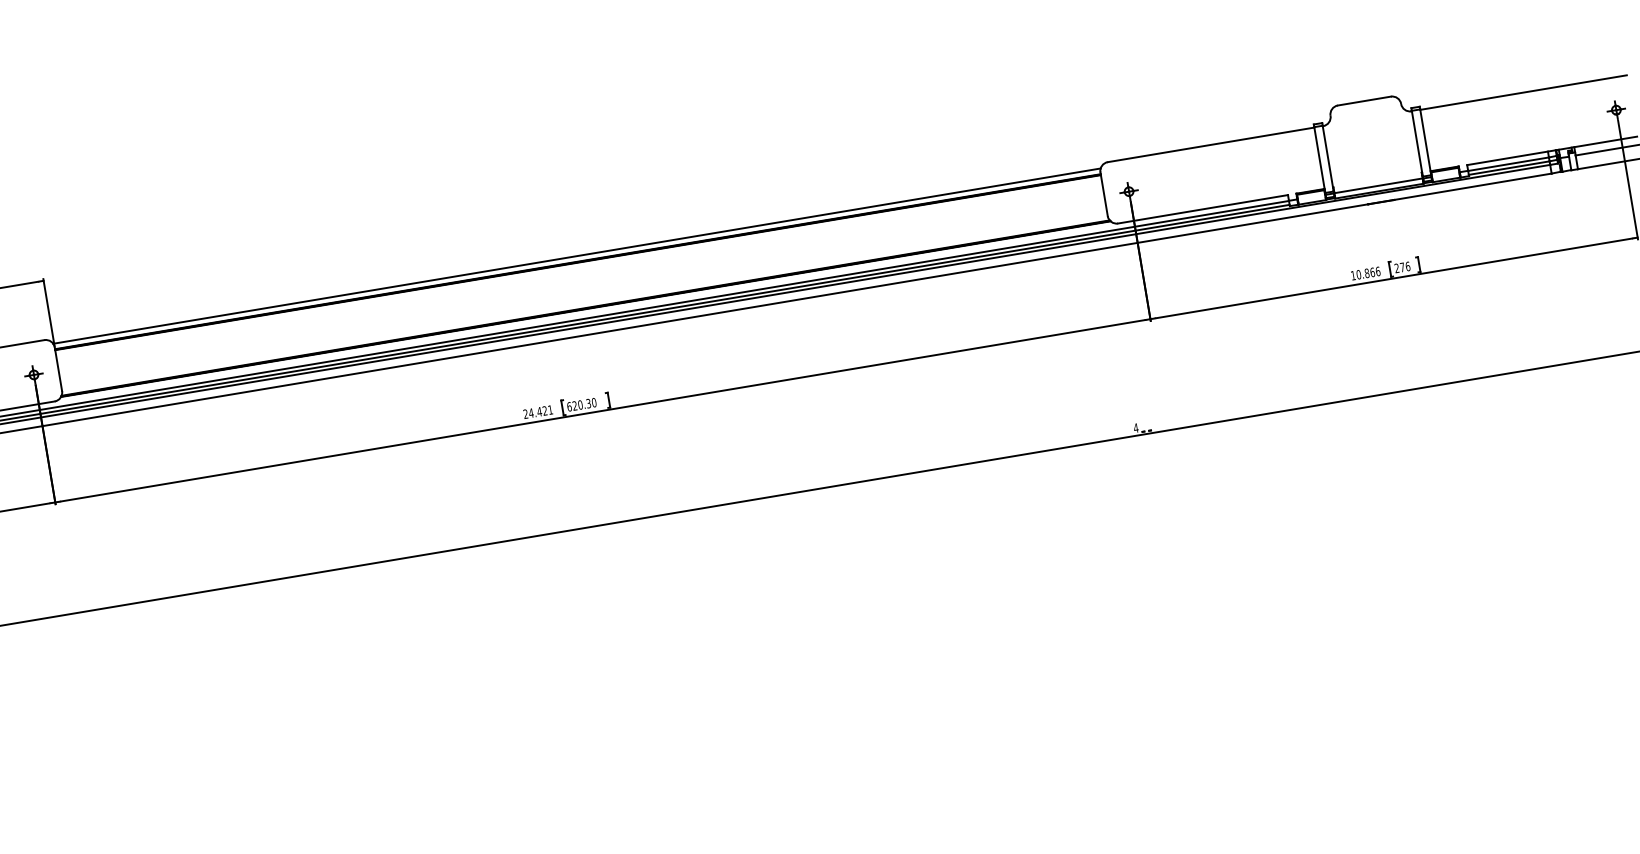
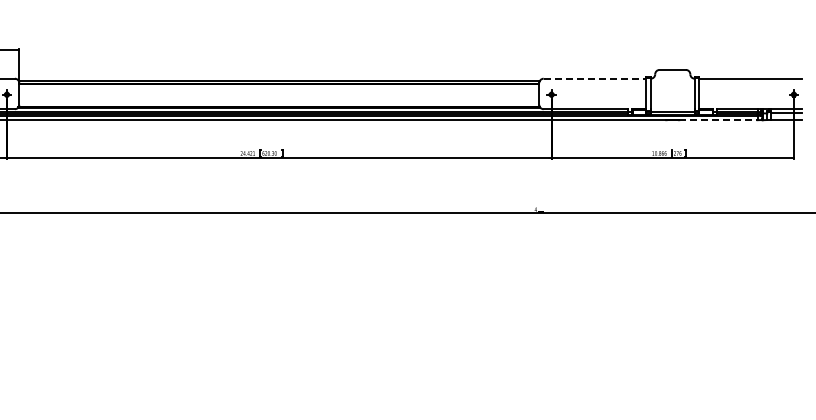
line: (1211, 144) -> (595, 78), solid -> dashed
line: (1473, 187) -> (718, 120), solid -> dashed

